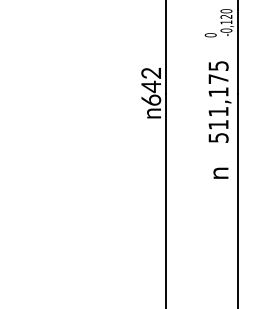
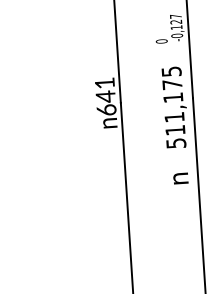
text: (226, 11) -> (176, 16), -0,120 -> -0,127
text: (150, 72) -> (104, 82), 642 -> 641

